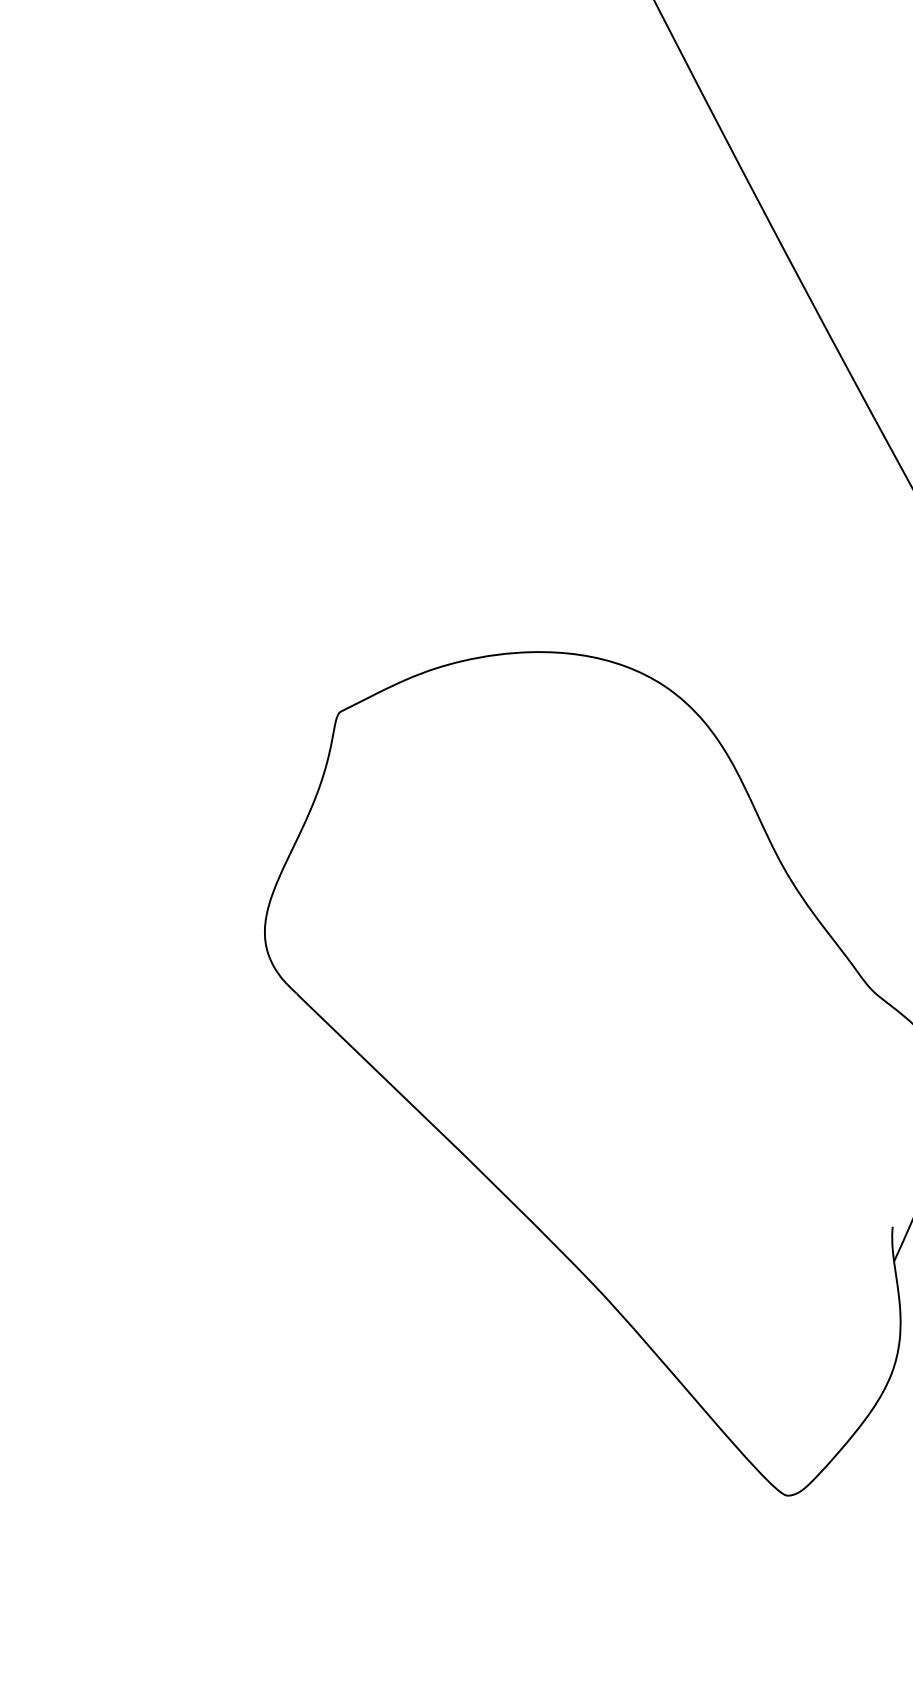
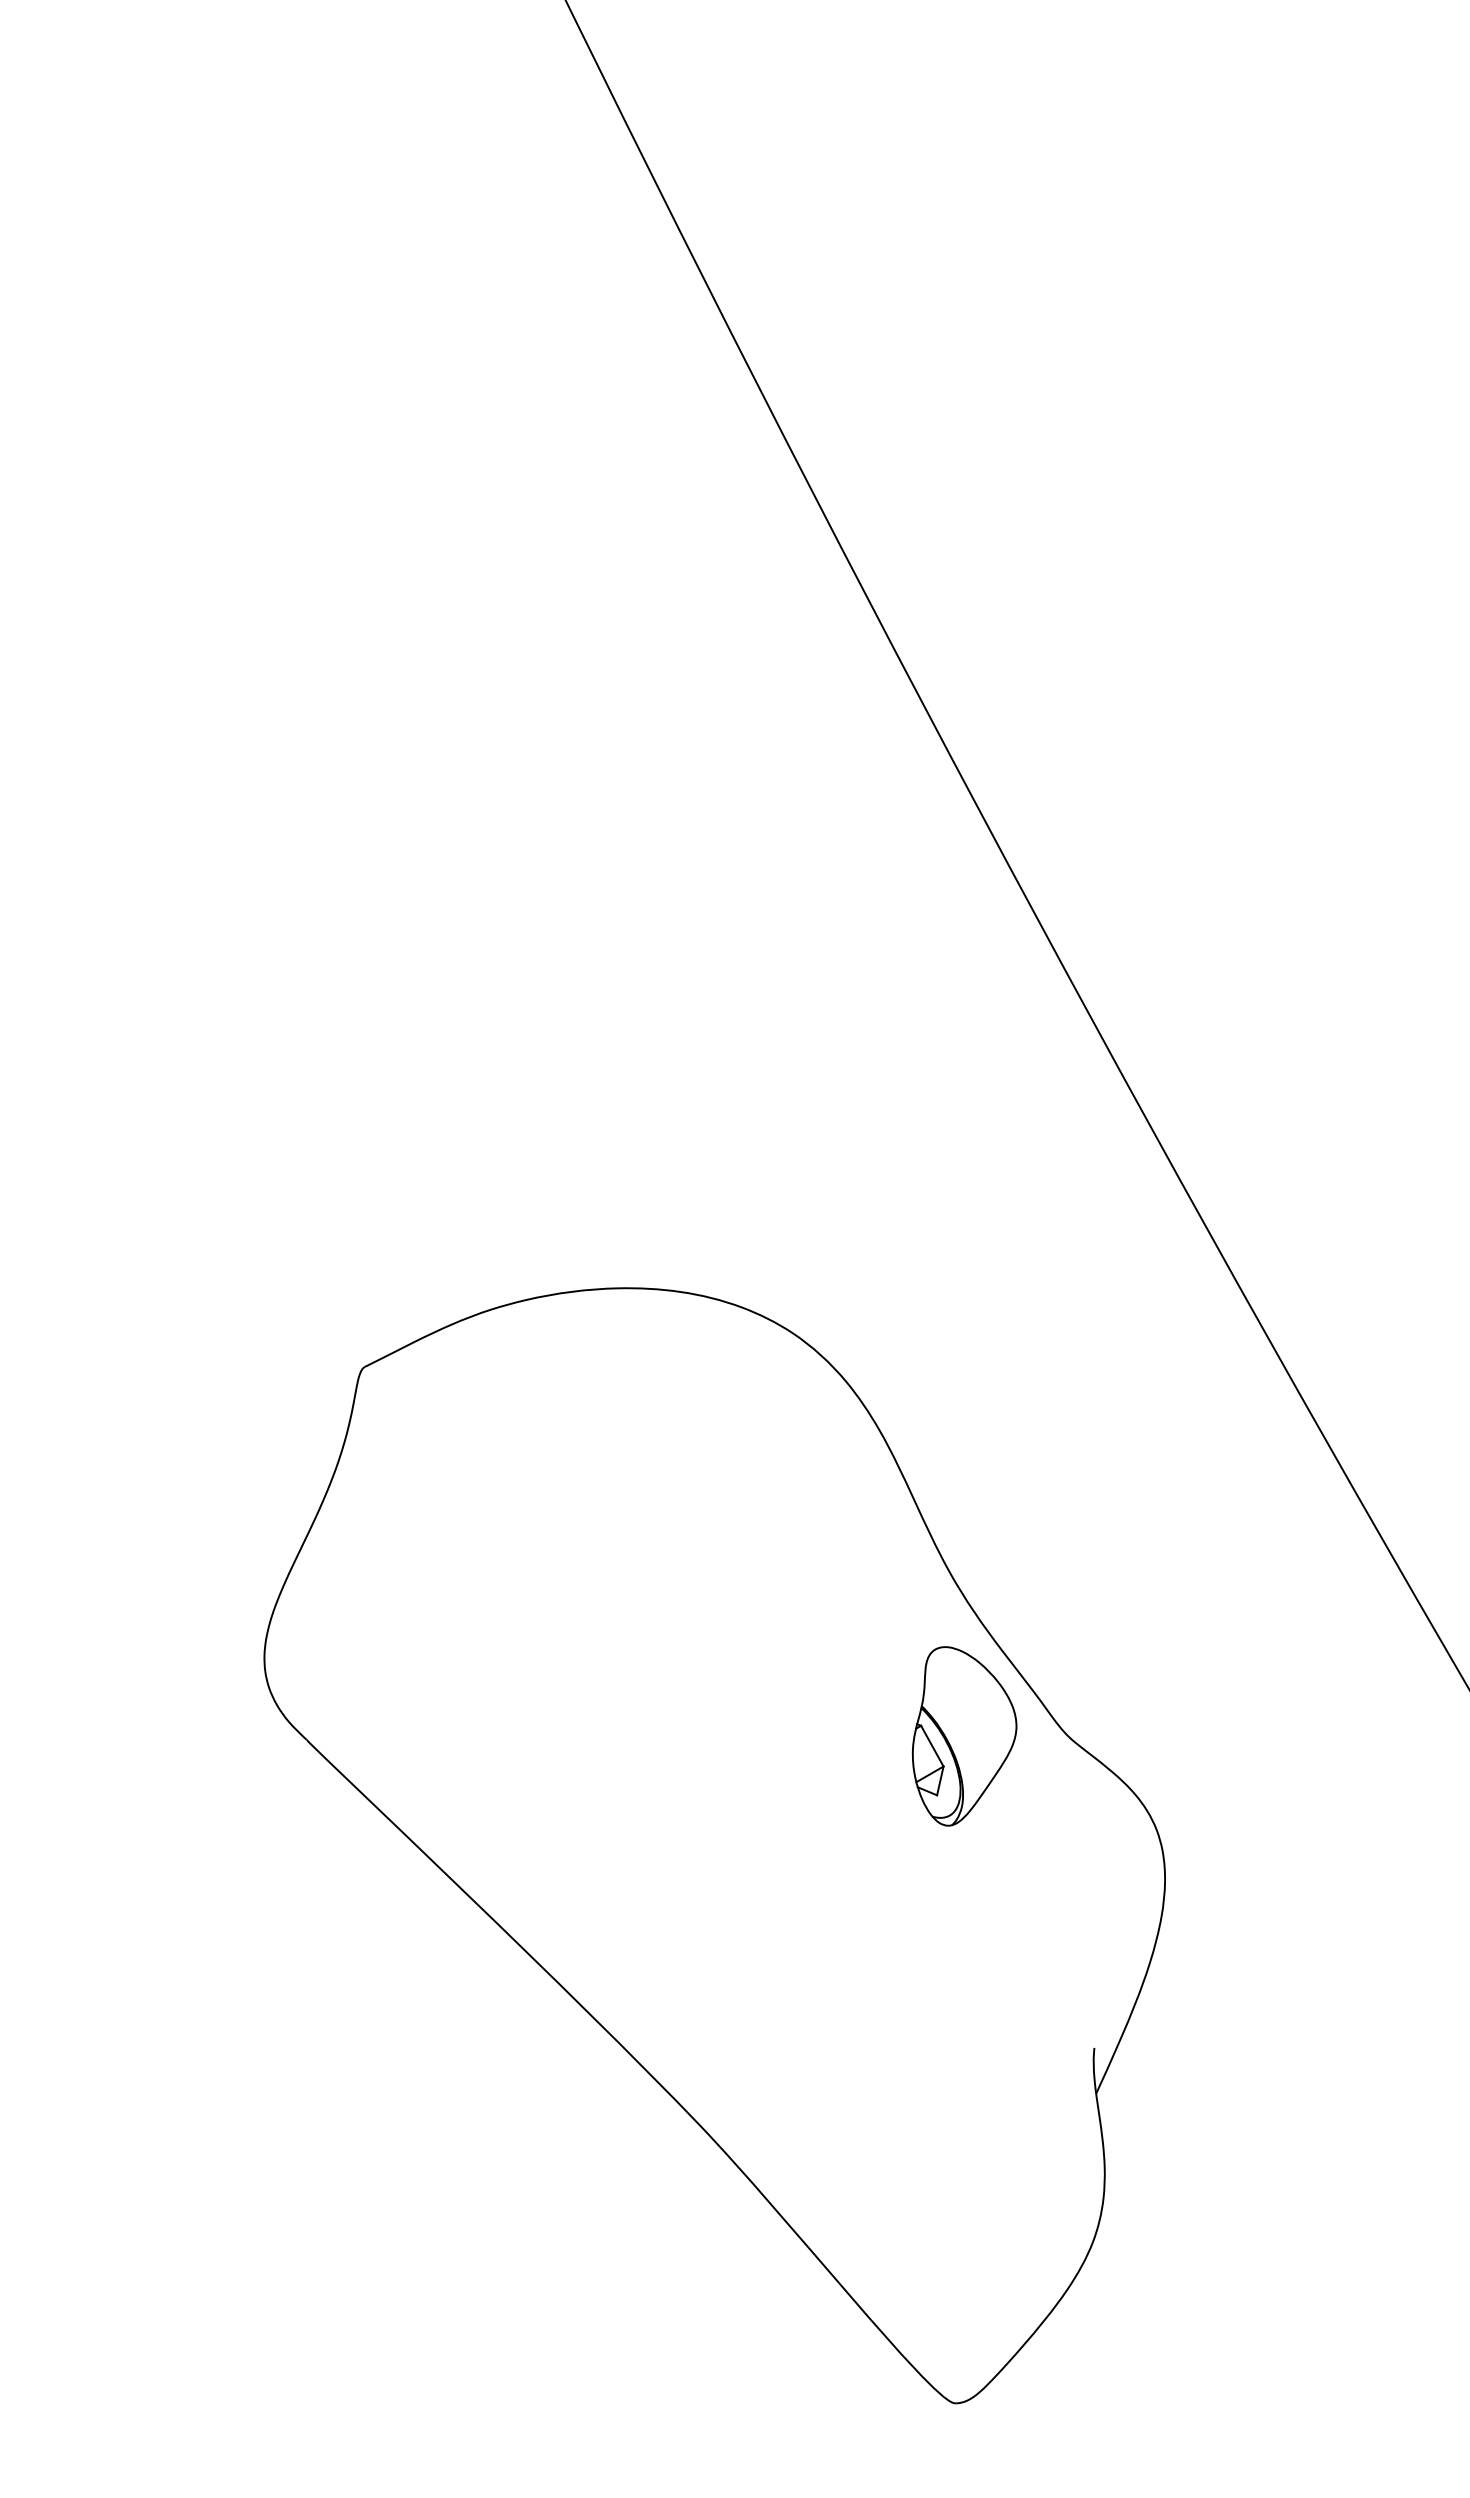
part: (794, 991) -> (964, 1736), added

